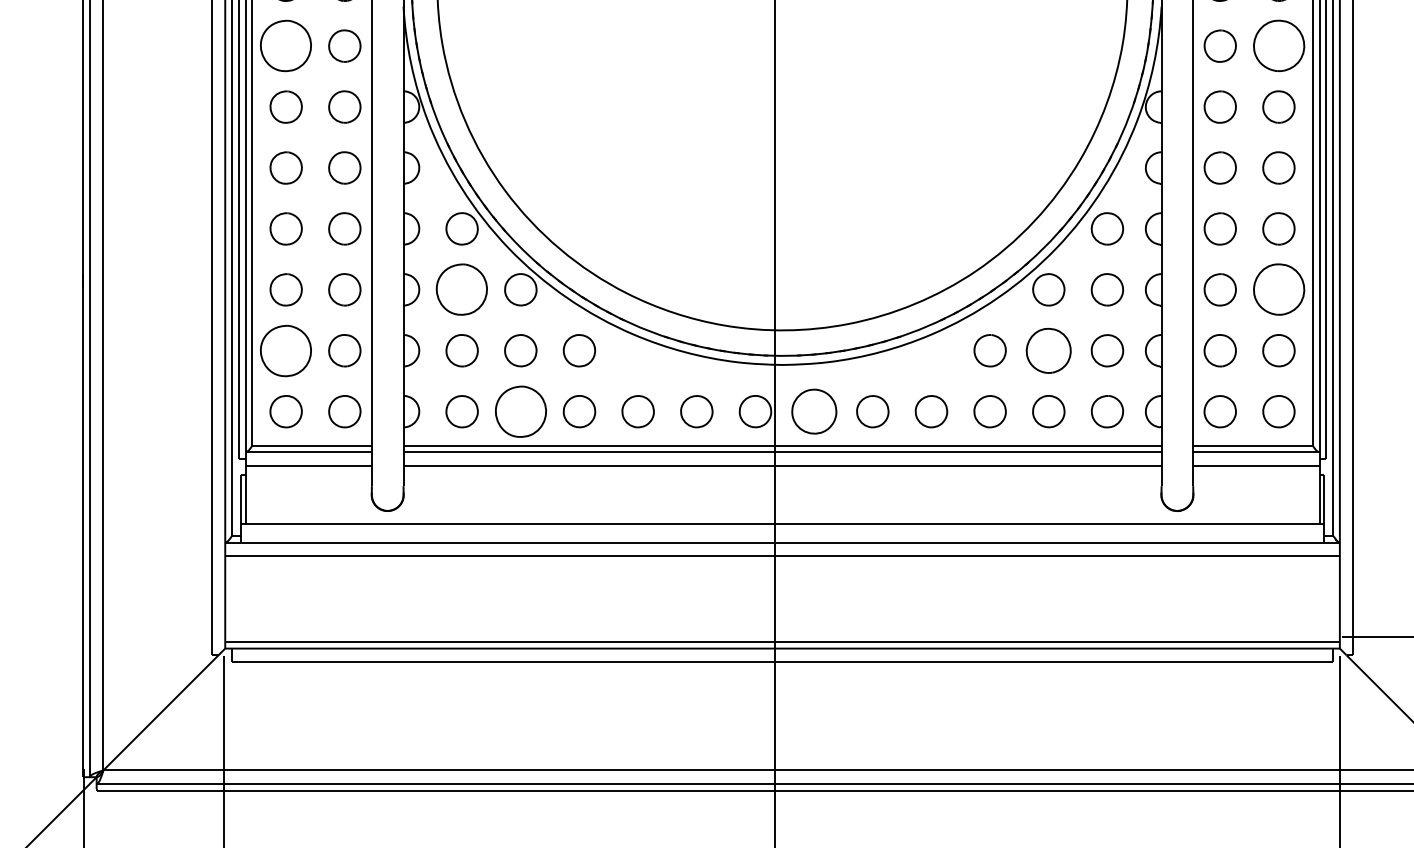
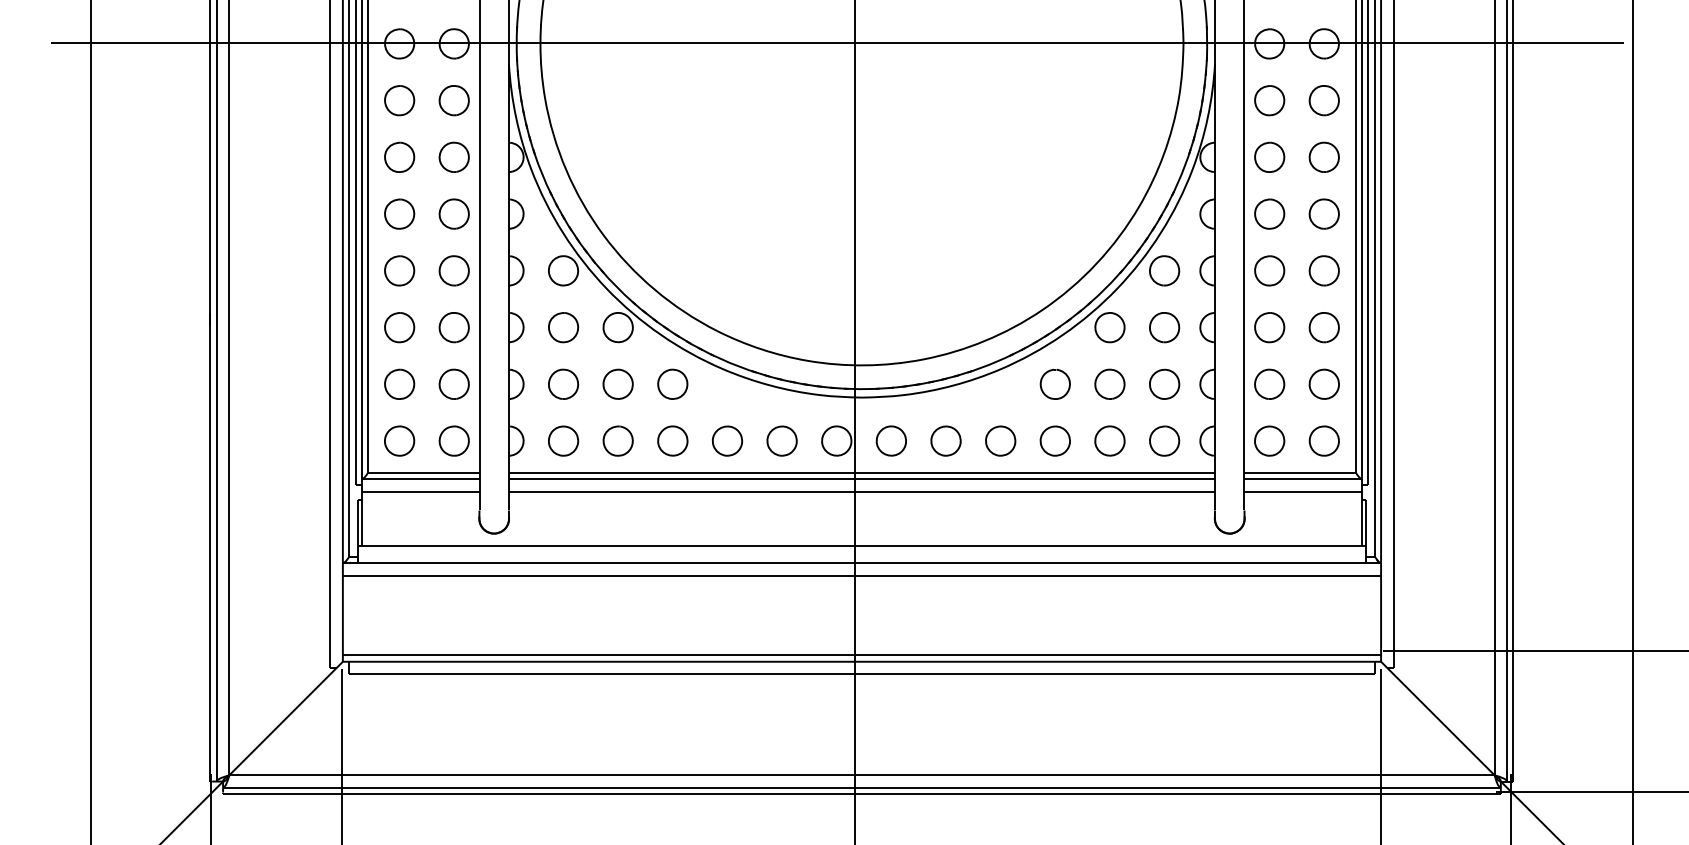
part: (286, 46) -> (399, 100), size x0.62
part: (1278, 46) -> (1323, 100), size x0.62
part: (462, 289) -> (563, 327), size x0.62
part: (1278, 289) -> (1323, 327), size x0.62
part: (286, 349) -> (399, 383), size x0.62
part: (1048, 349) -> (1109, 383), size x0.71
part: (520, 411) -> (617, 440), size x0.62
part: (813, 411) -> (890, 440), size x0.71

